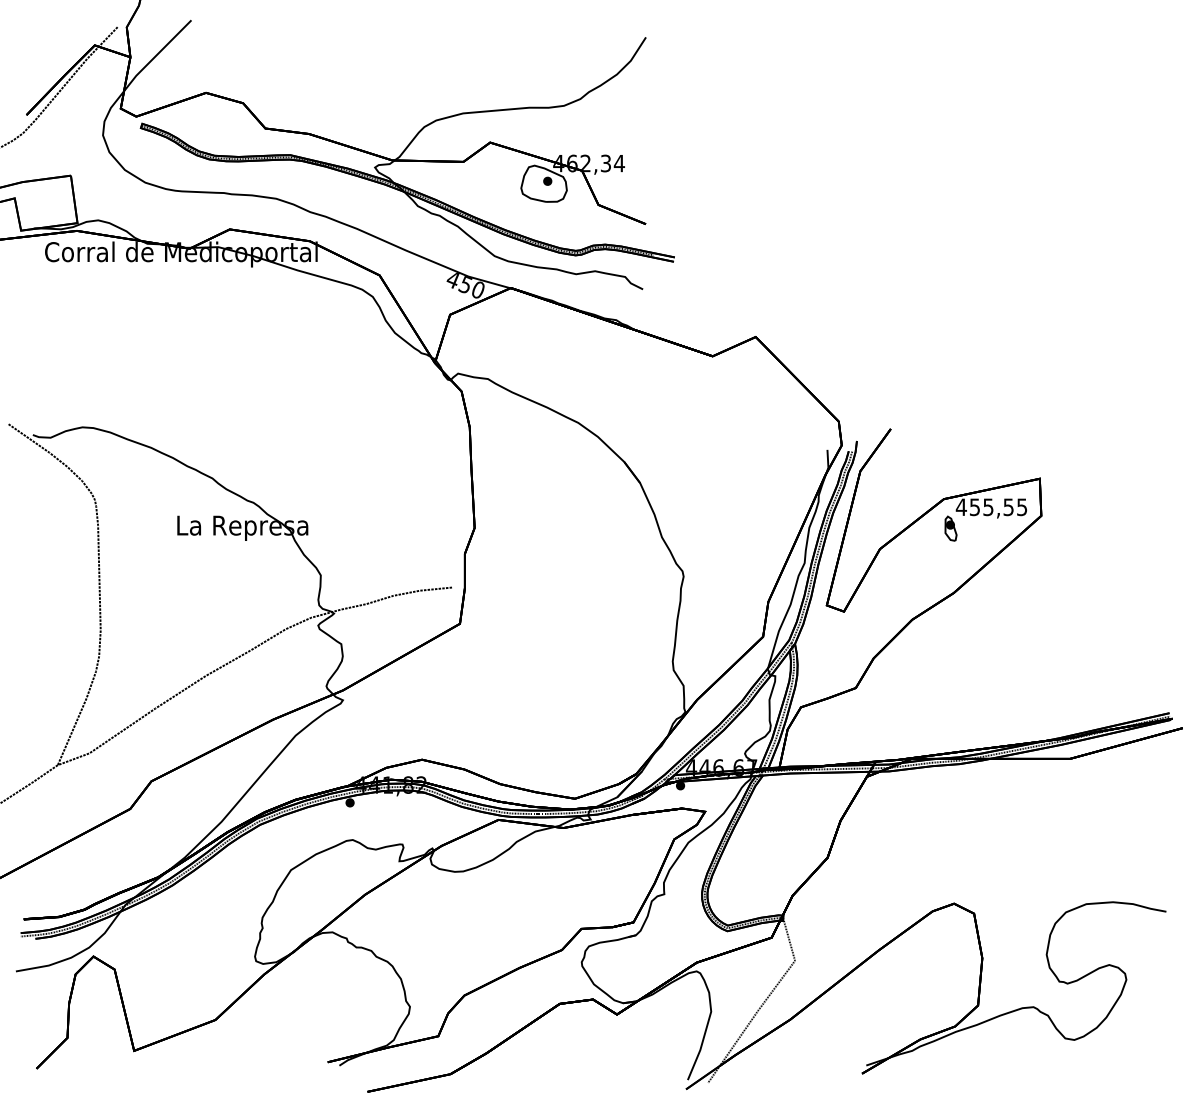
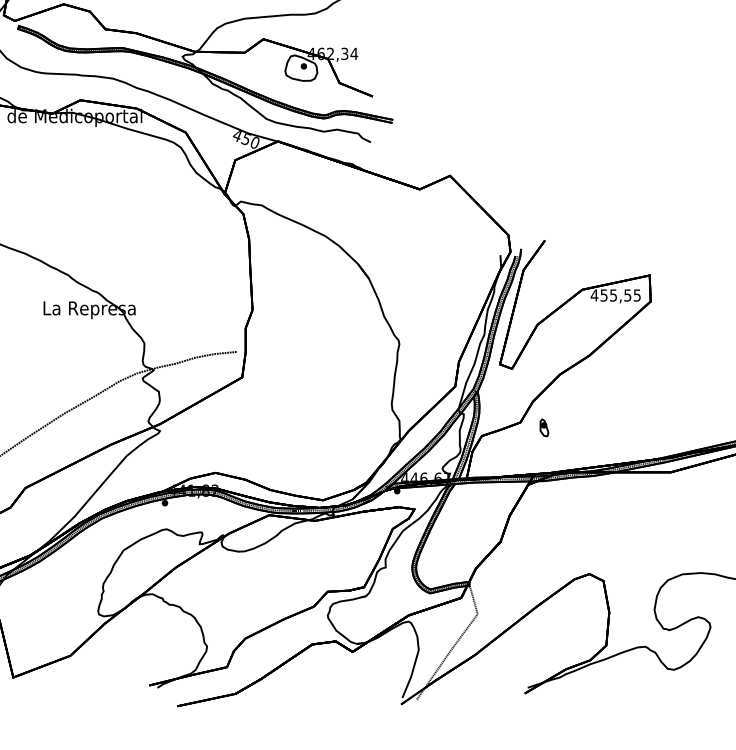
part: (950, 528) -> (544, 427), moved

